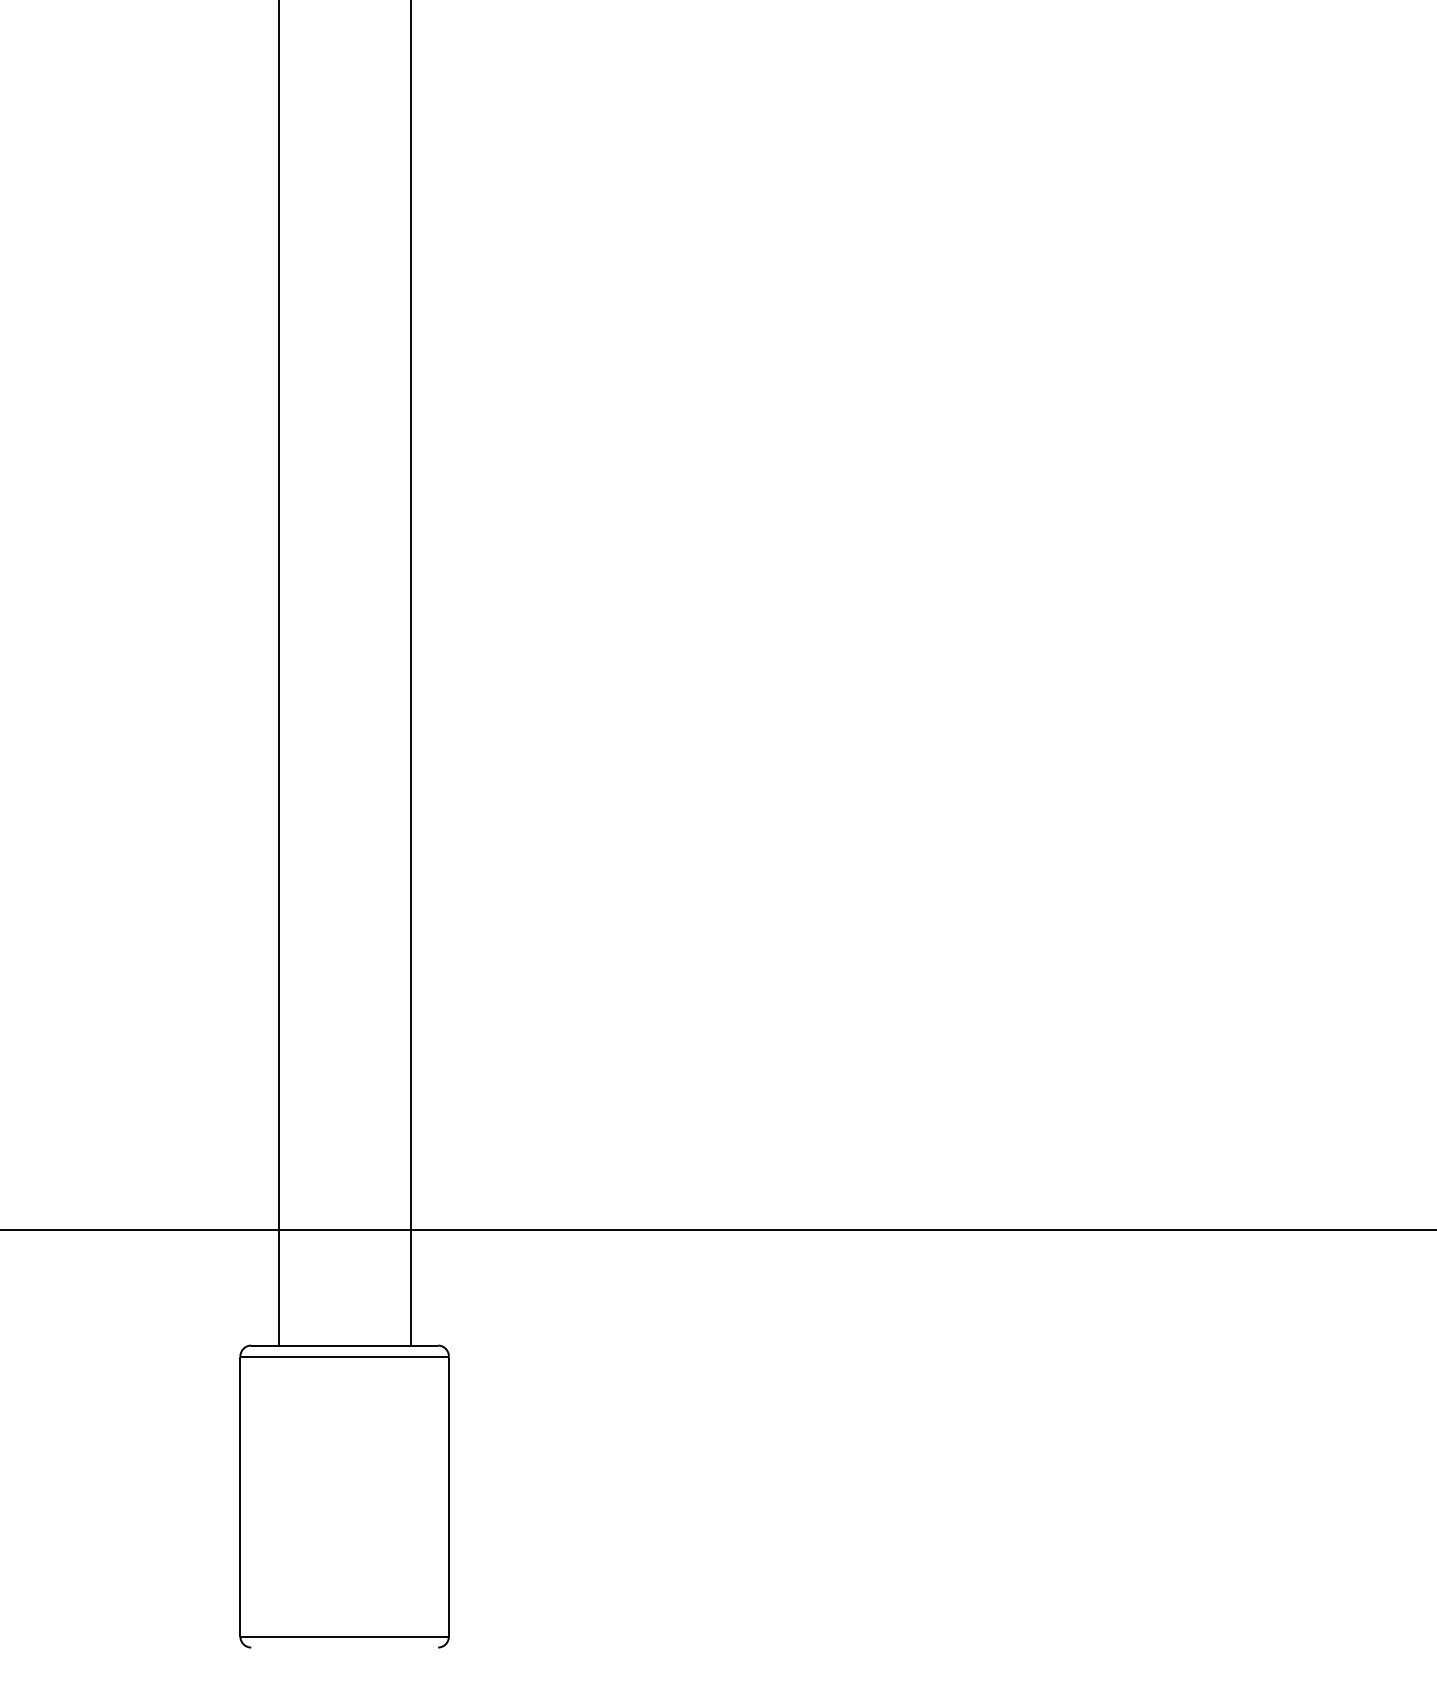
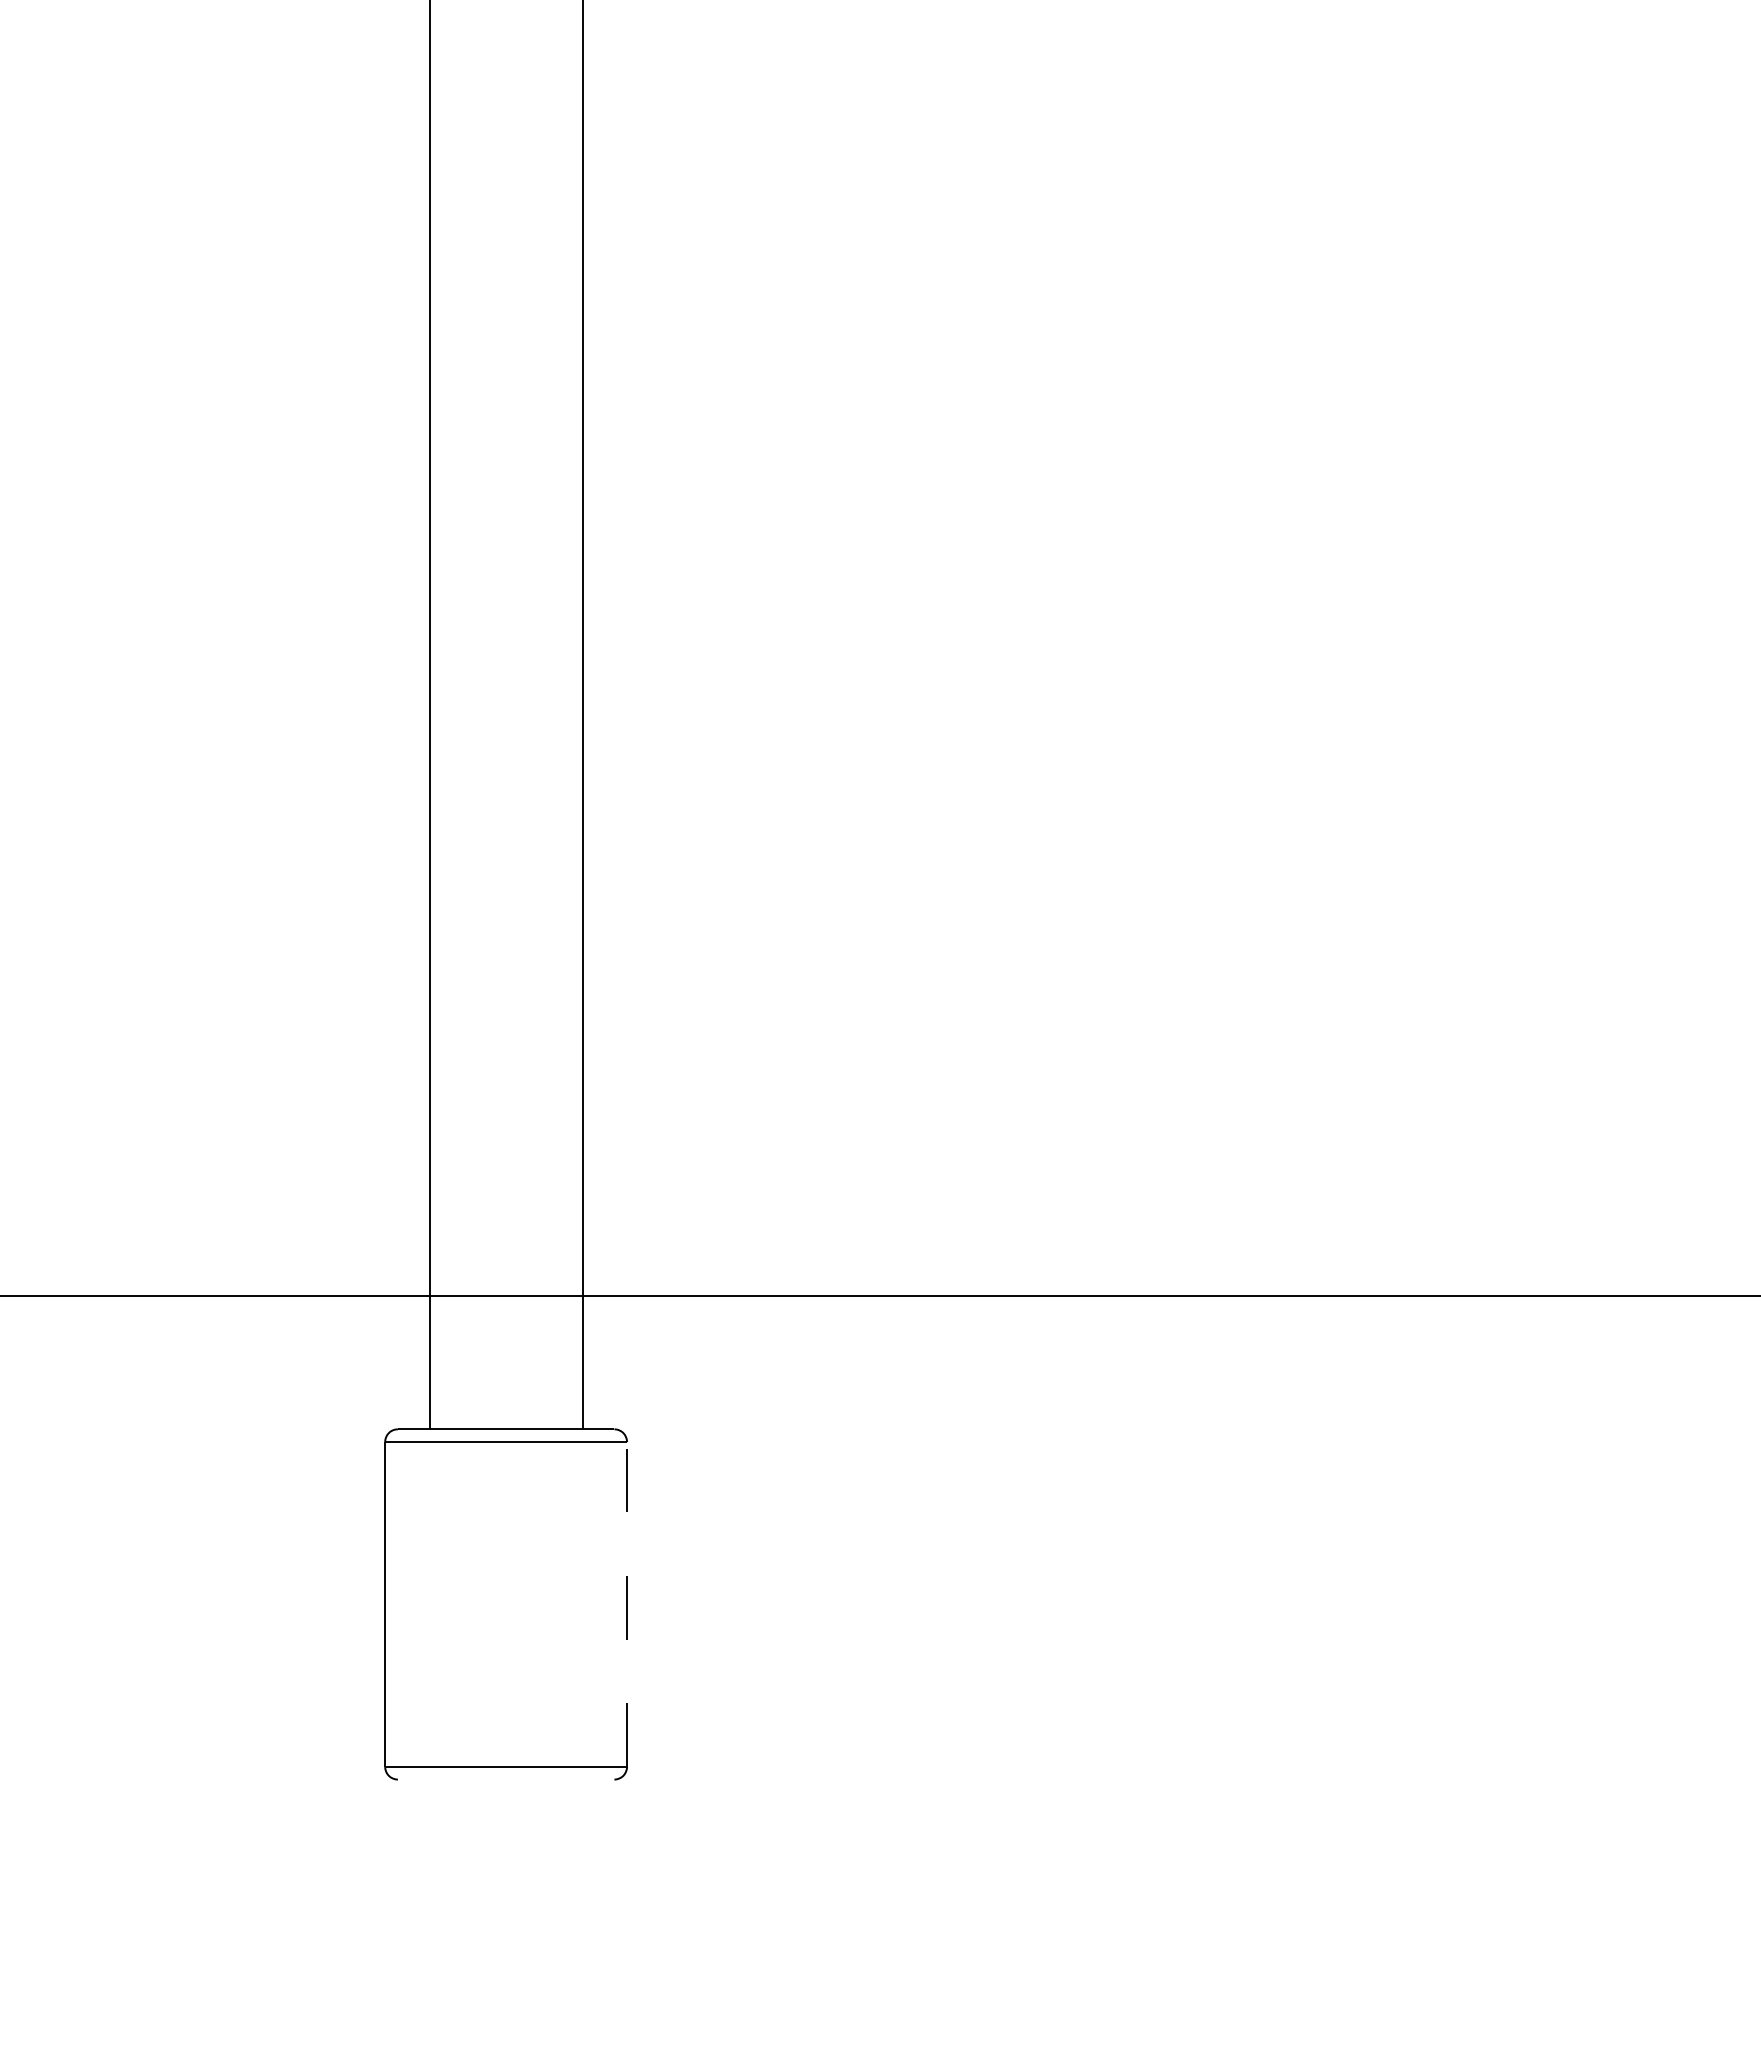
line: (449, 1496) -> (627, 1604), solid -> dashed

